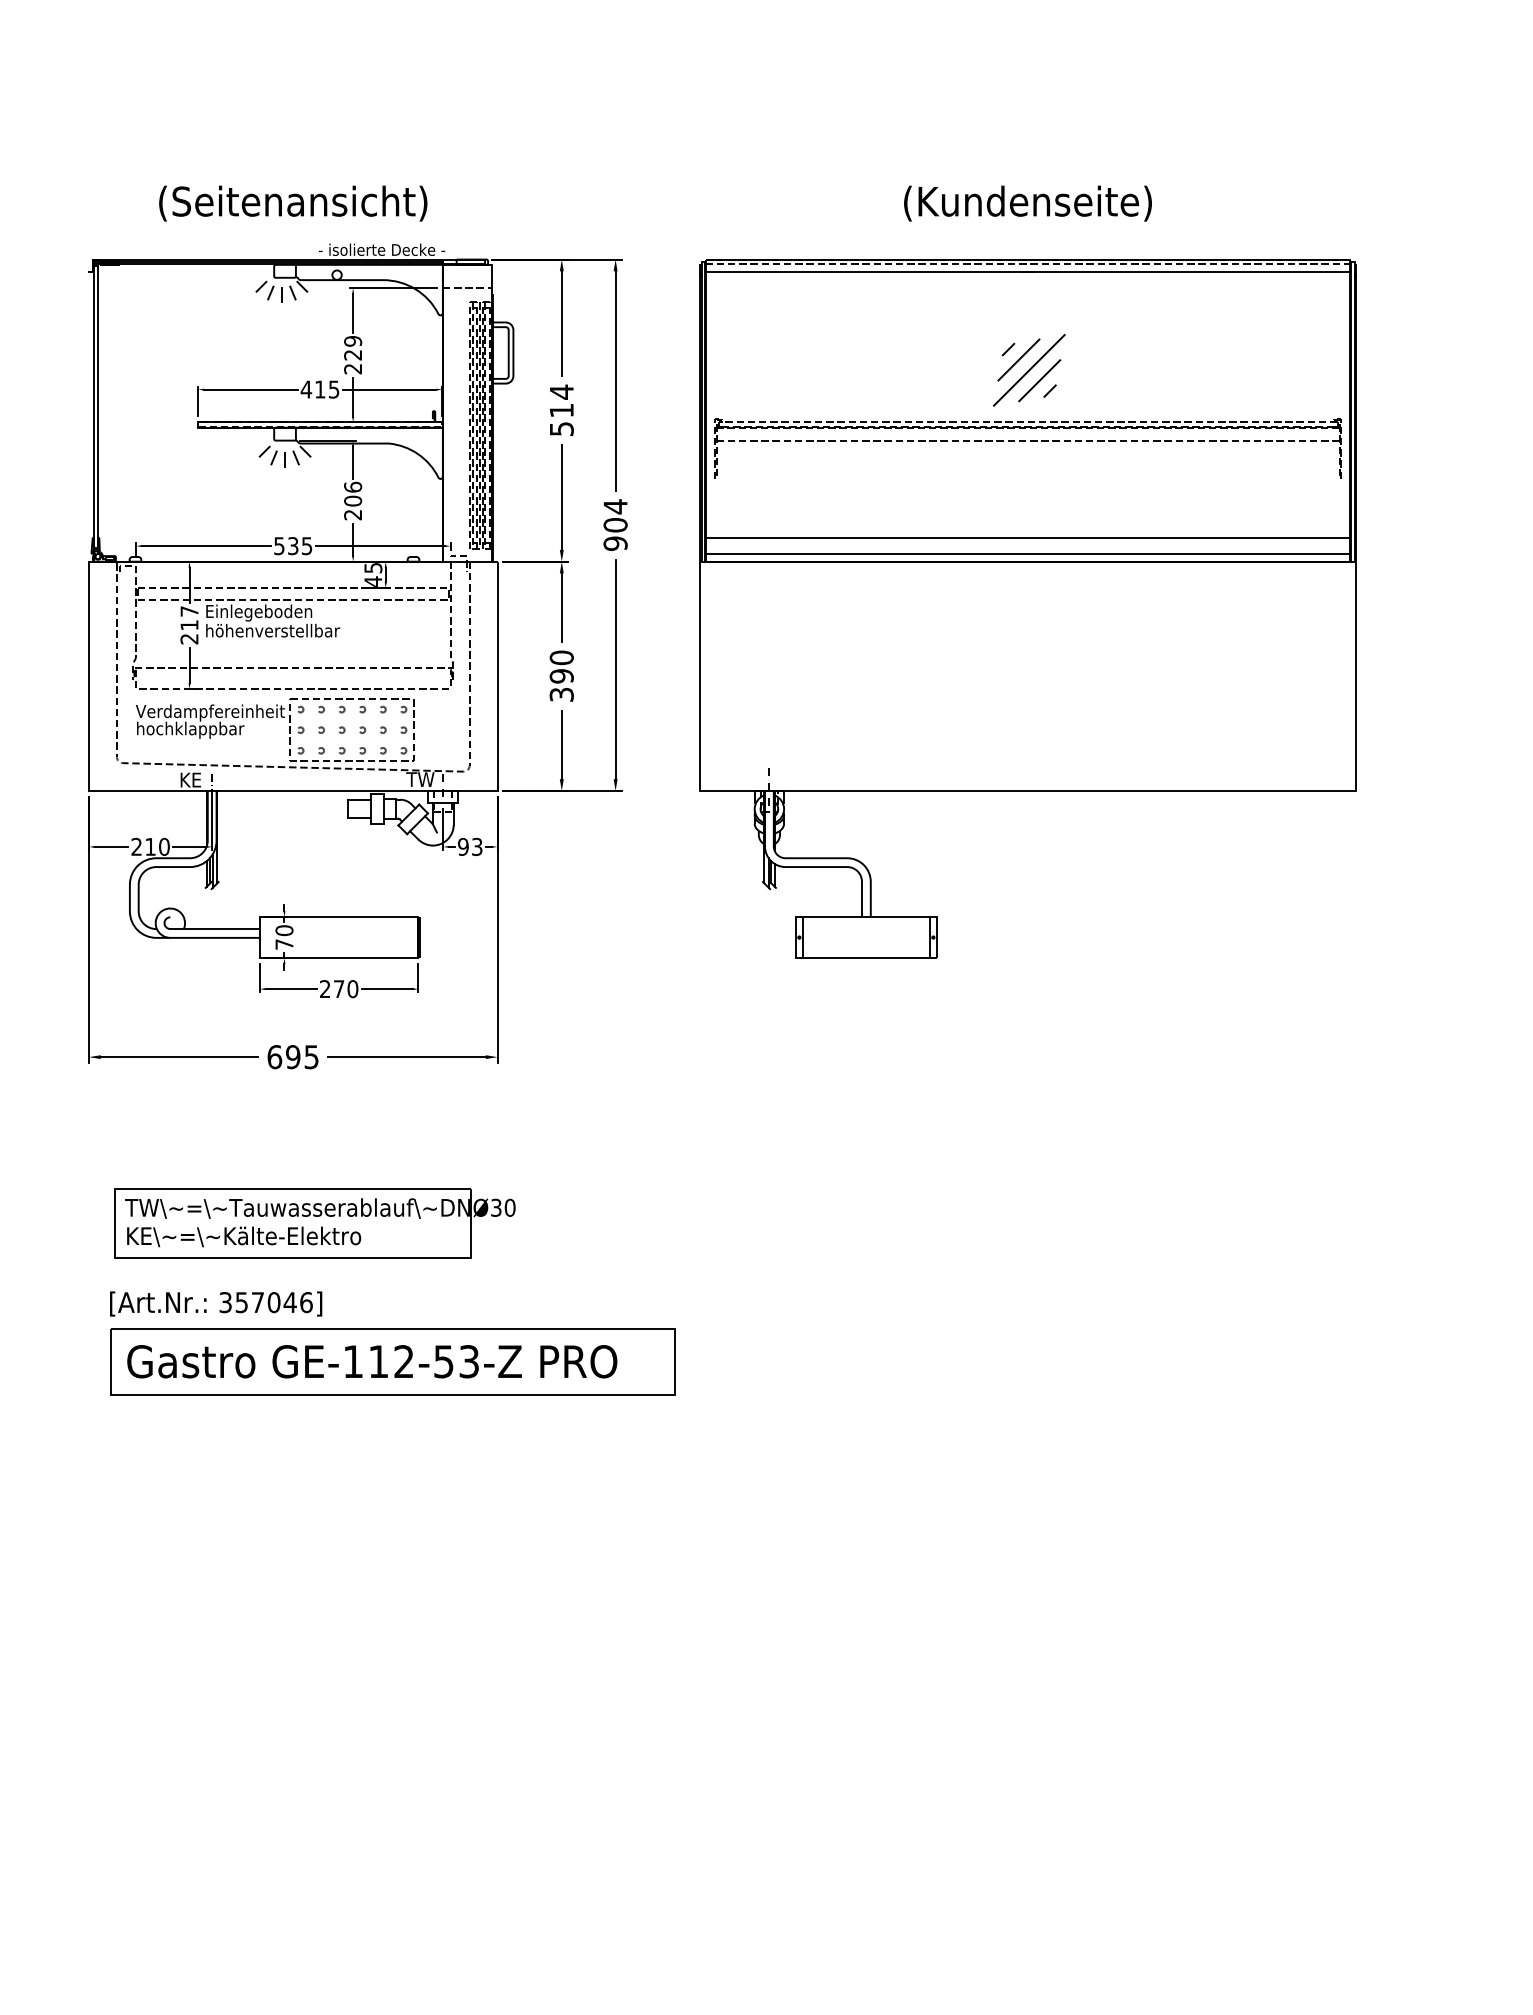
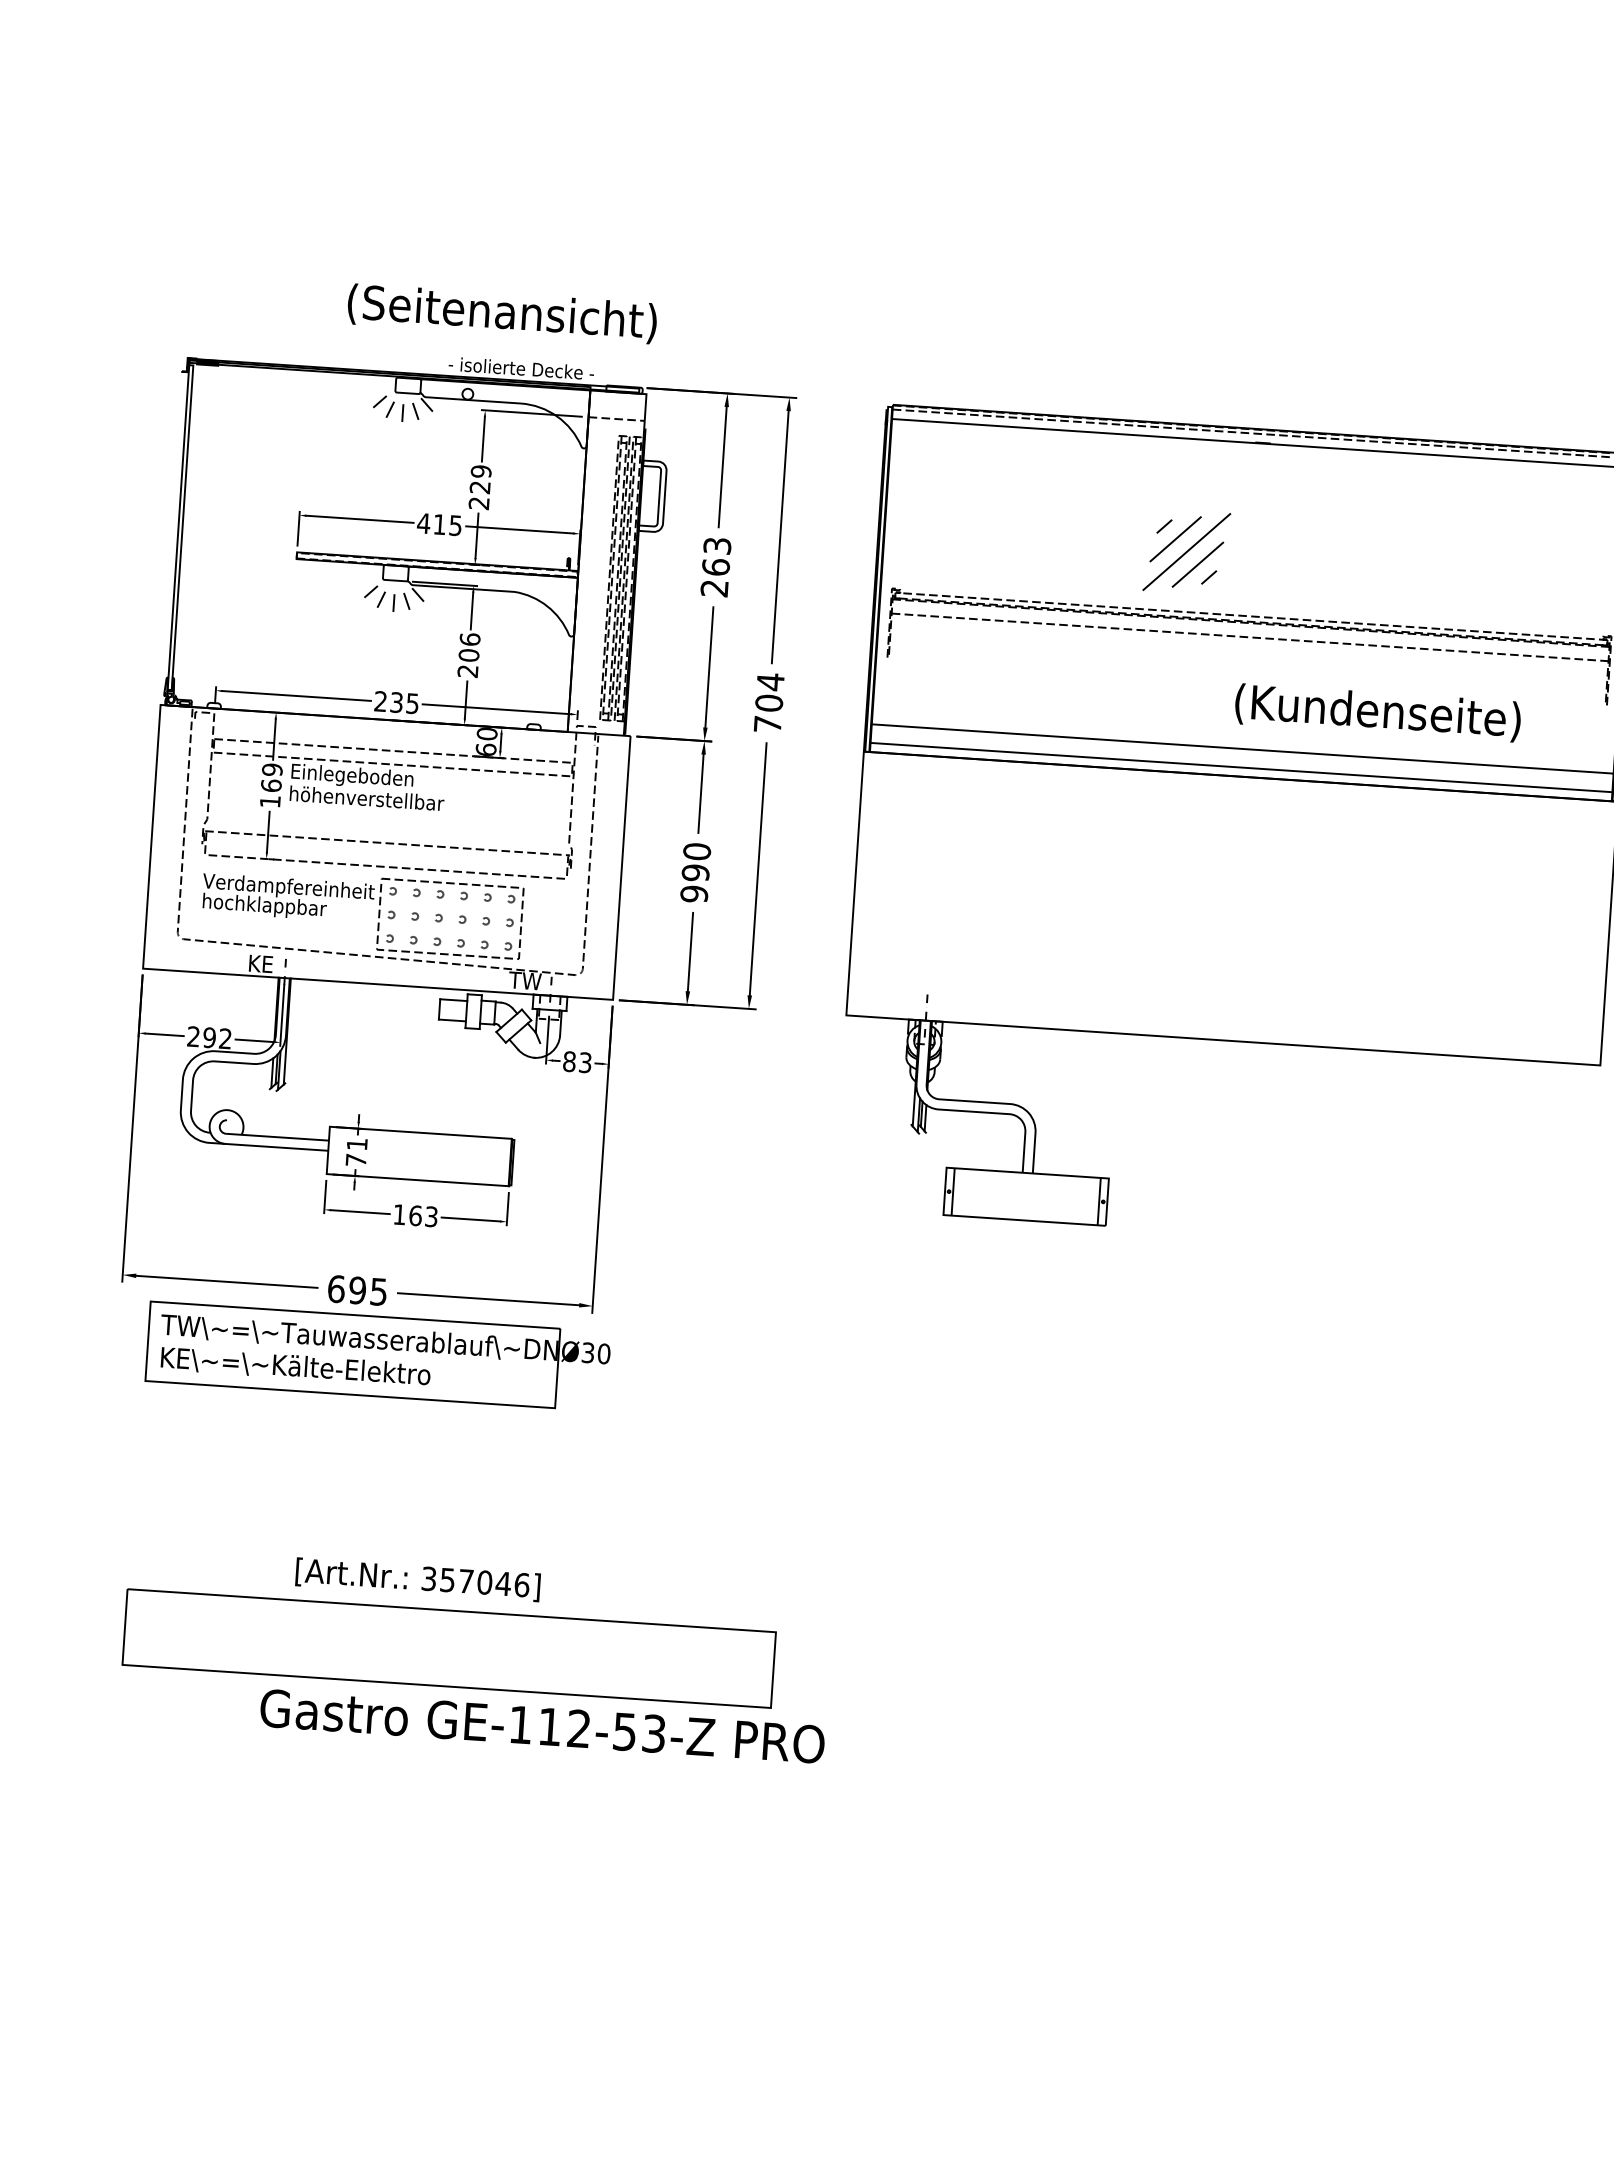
text: (293, 203) -> (502, 313), moved
text: (1027, 203) -> (1377, 712), moved
part: (1028, 370) -> (1185, 552), moved
text: (561, 410) -> (715, 567), 514 -> 263
text: (615, 543) -> (767, 724), 904 -> 704
text: (279, 546) -> (380, 702), 535 -> 235
text: (373, 574) -> (486, 741), 45 -> 60
text: (189, 625) -> (271, 786), 217 -> 169
text: (561, 694) -> (694, 893), 390 -> 990
text: (157, 846) -> (217, 1037), 210 -> 292
text: (463, 846) -> (569, 1061), 93 -> 83
text: (284, 930) -> (357, 1144), 70 -> 71
text: (339, 989) -> (416, 1216), 270 -> 163
part: (314, 1223) -> (377, 1357), moved
text: (216, 1303) -> (418, 1579), moved
text: (372, 1361) -> (542, 1726), moved

